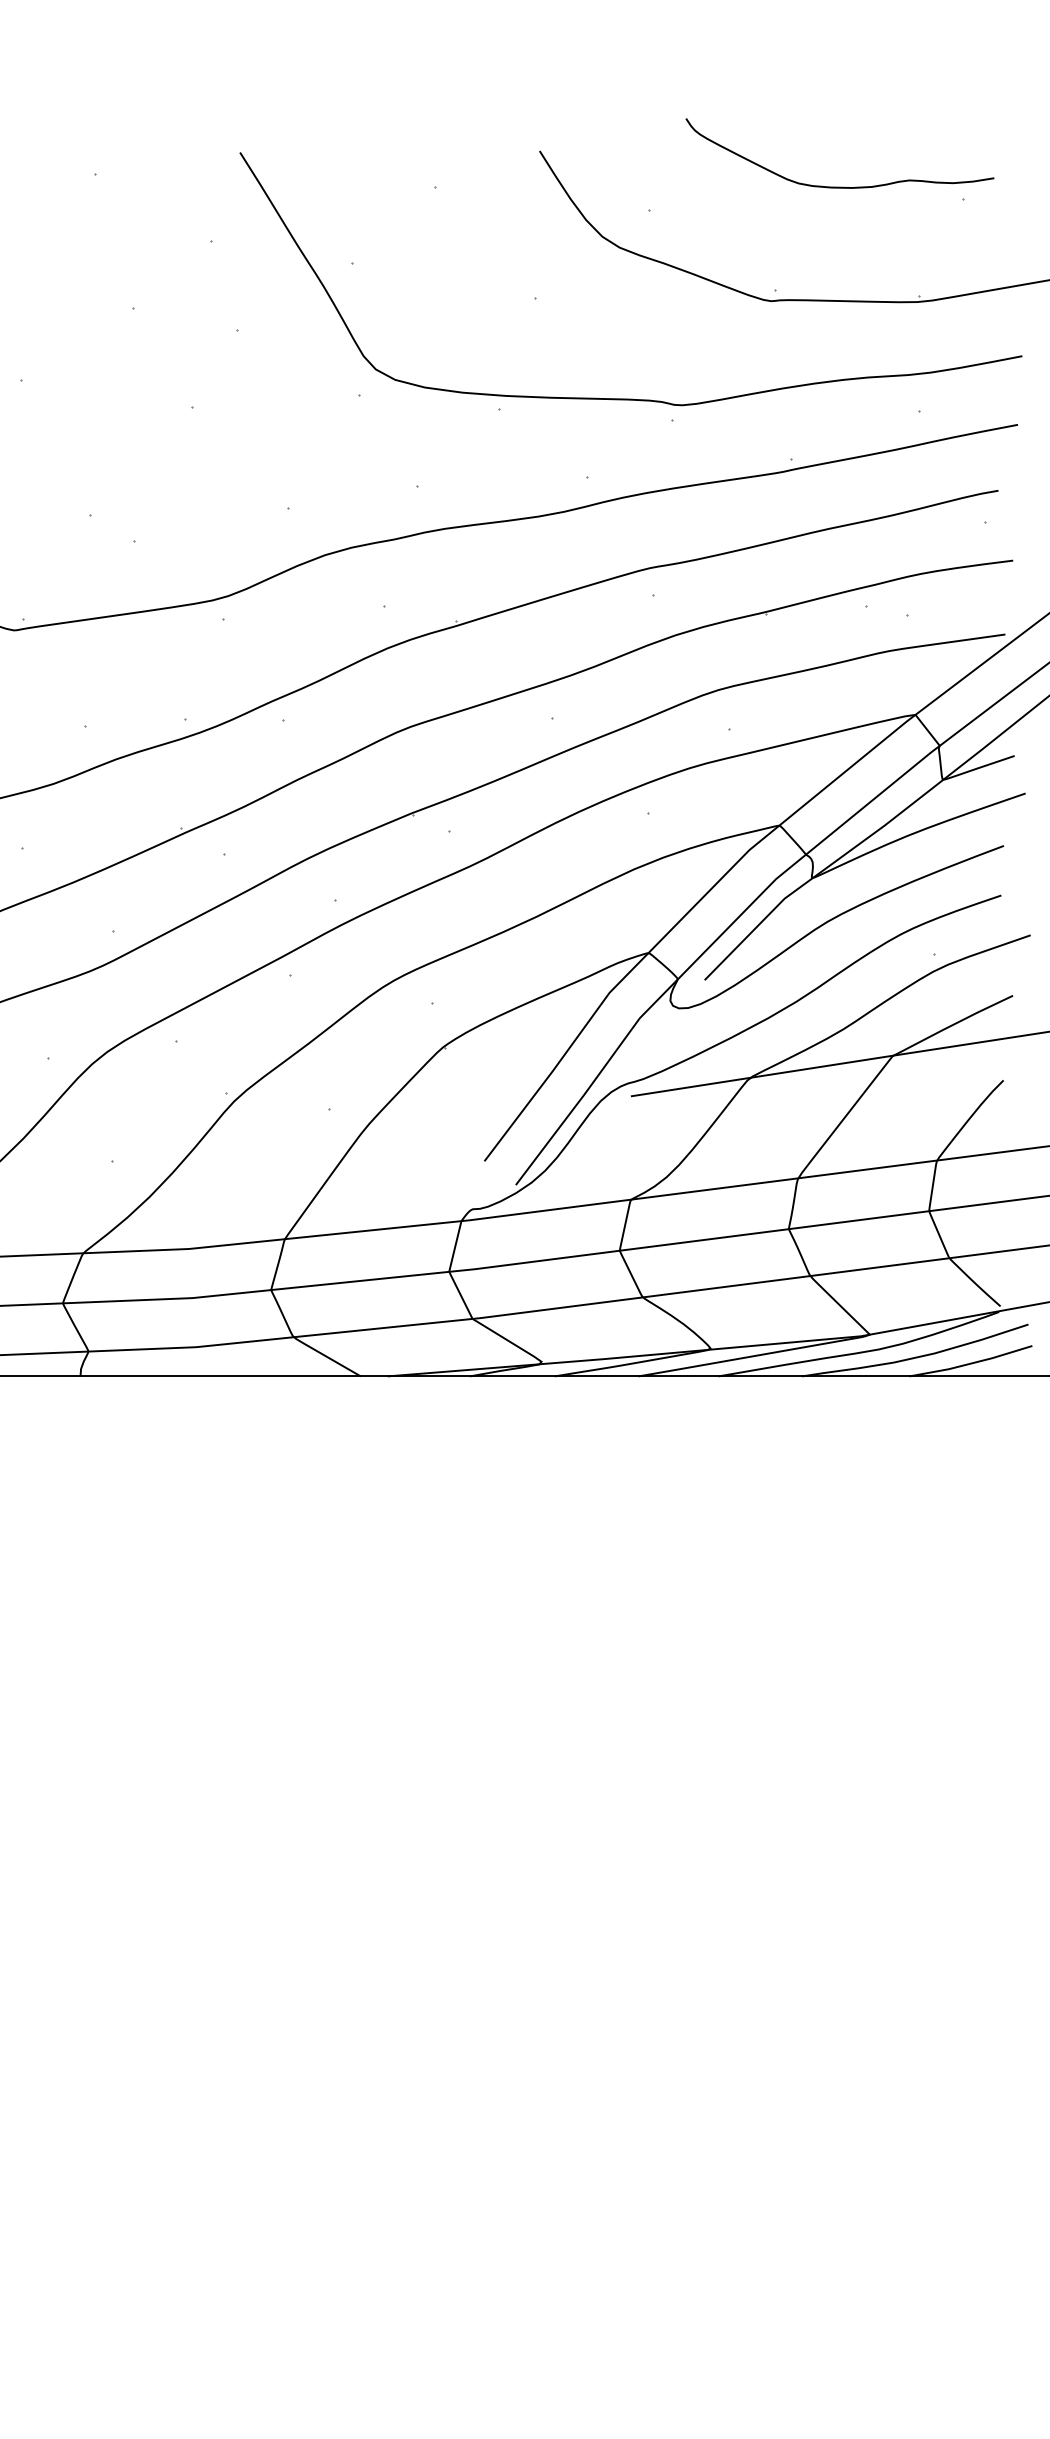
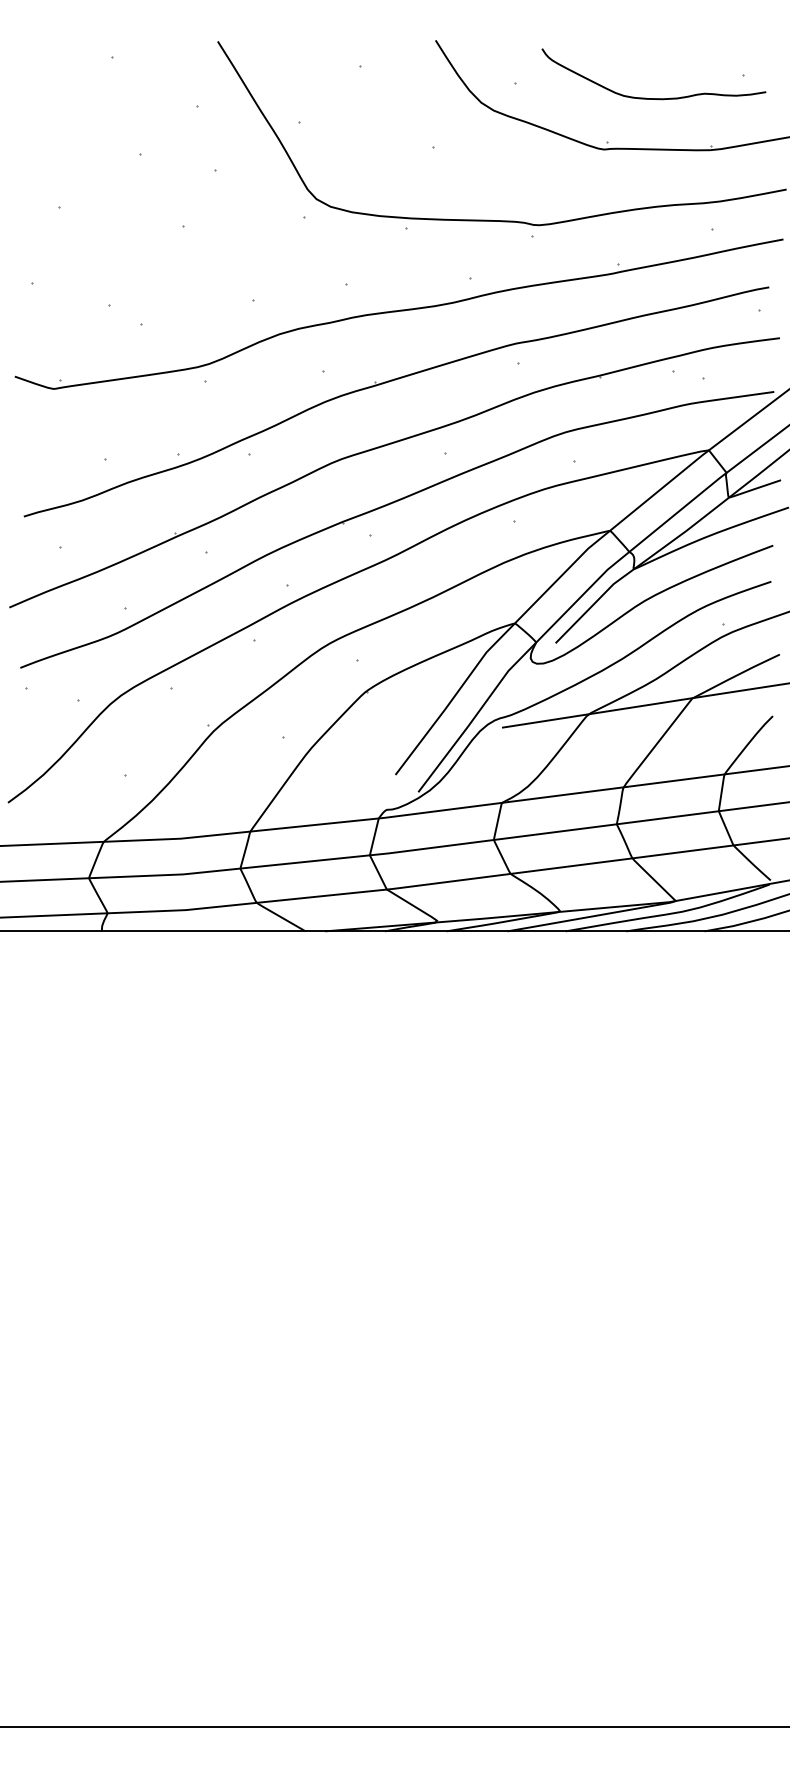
curve: (839, 186) -> (653, 98), moved

